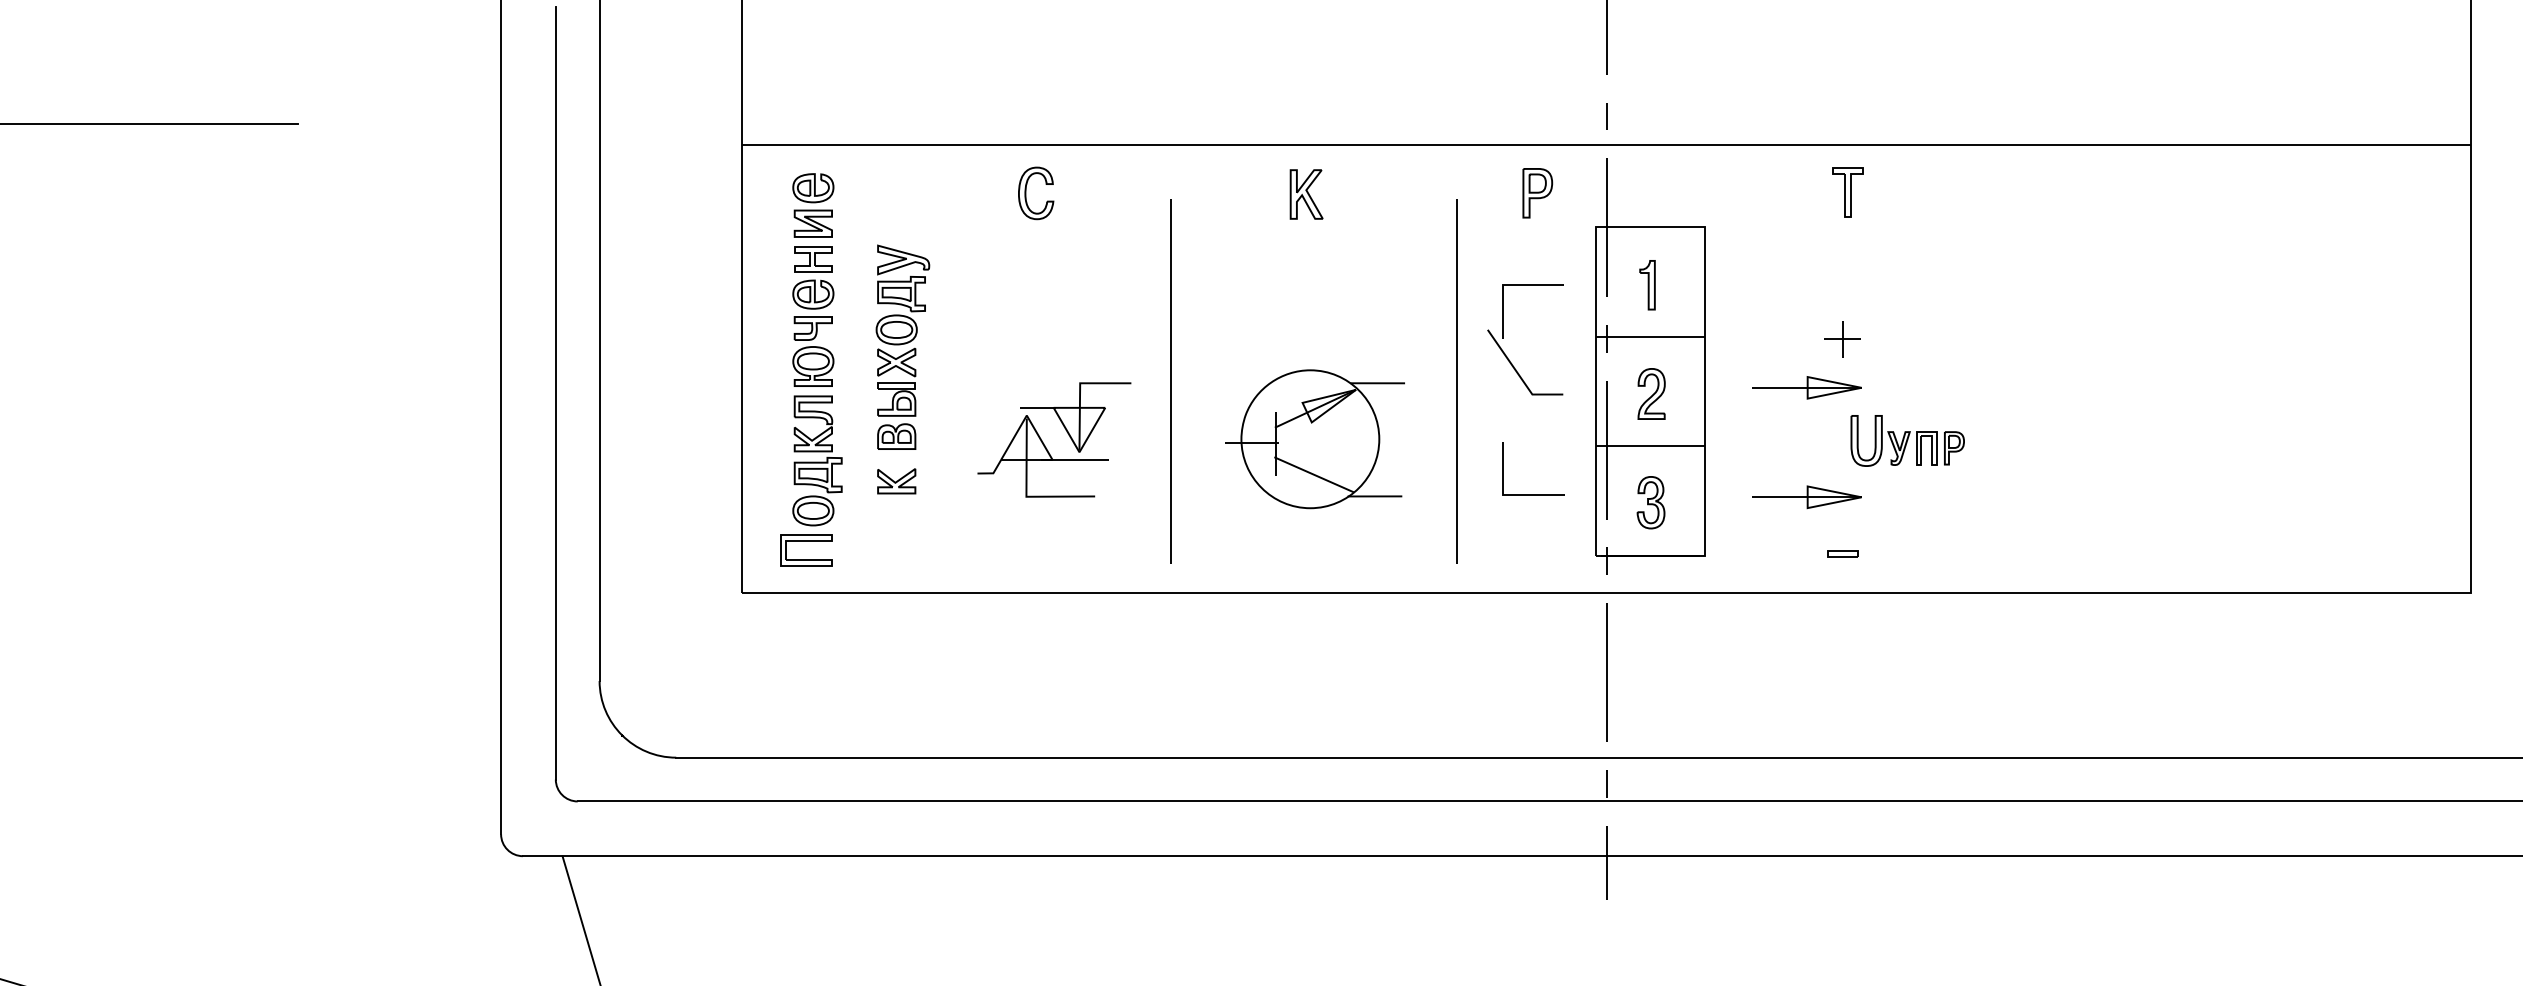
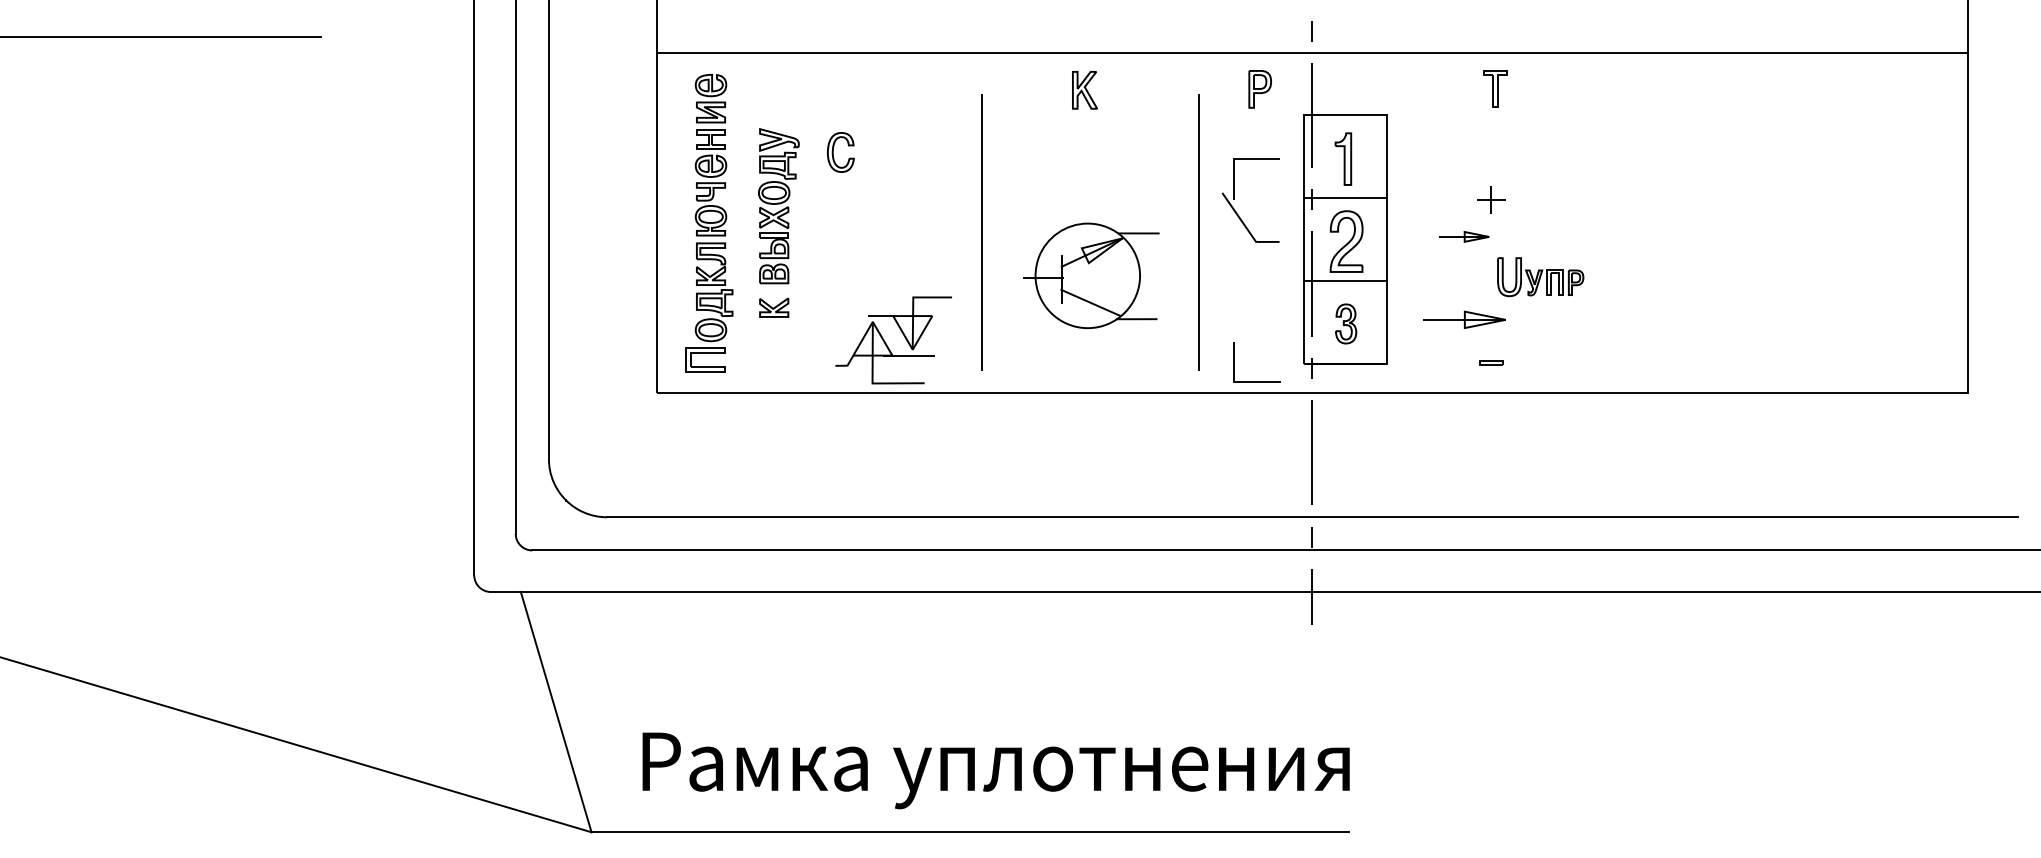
part: (1026, 193) -> (833, 152), moved
part: (1647, 284) -> (1343, 158), size x1.4
part: (1807, 387) -> (1464, 236), size x0.6
part: (1651, 393) -> (1346, 241), size x1.6
part: (1046, 445) -> (887, 344), moved
curve: (1532, 494) -> (1256, 381), moved

